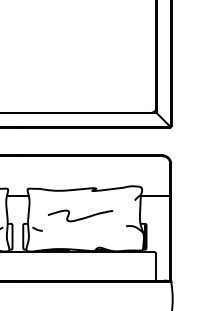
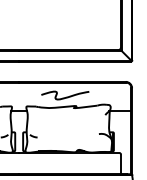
curve: (82, 217) -> (66, 96), moved

